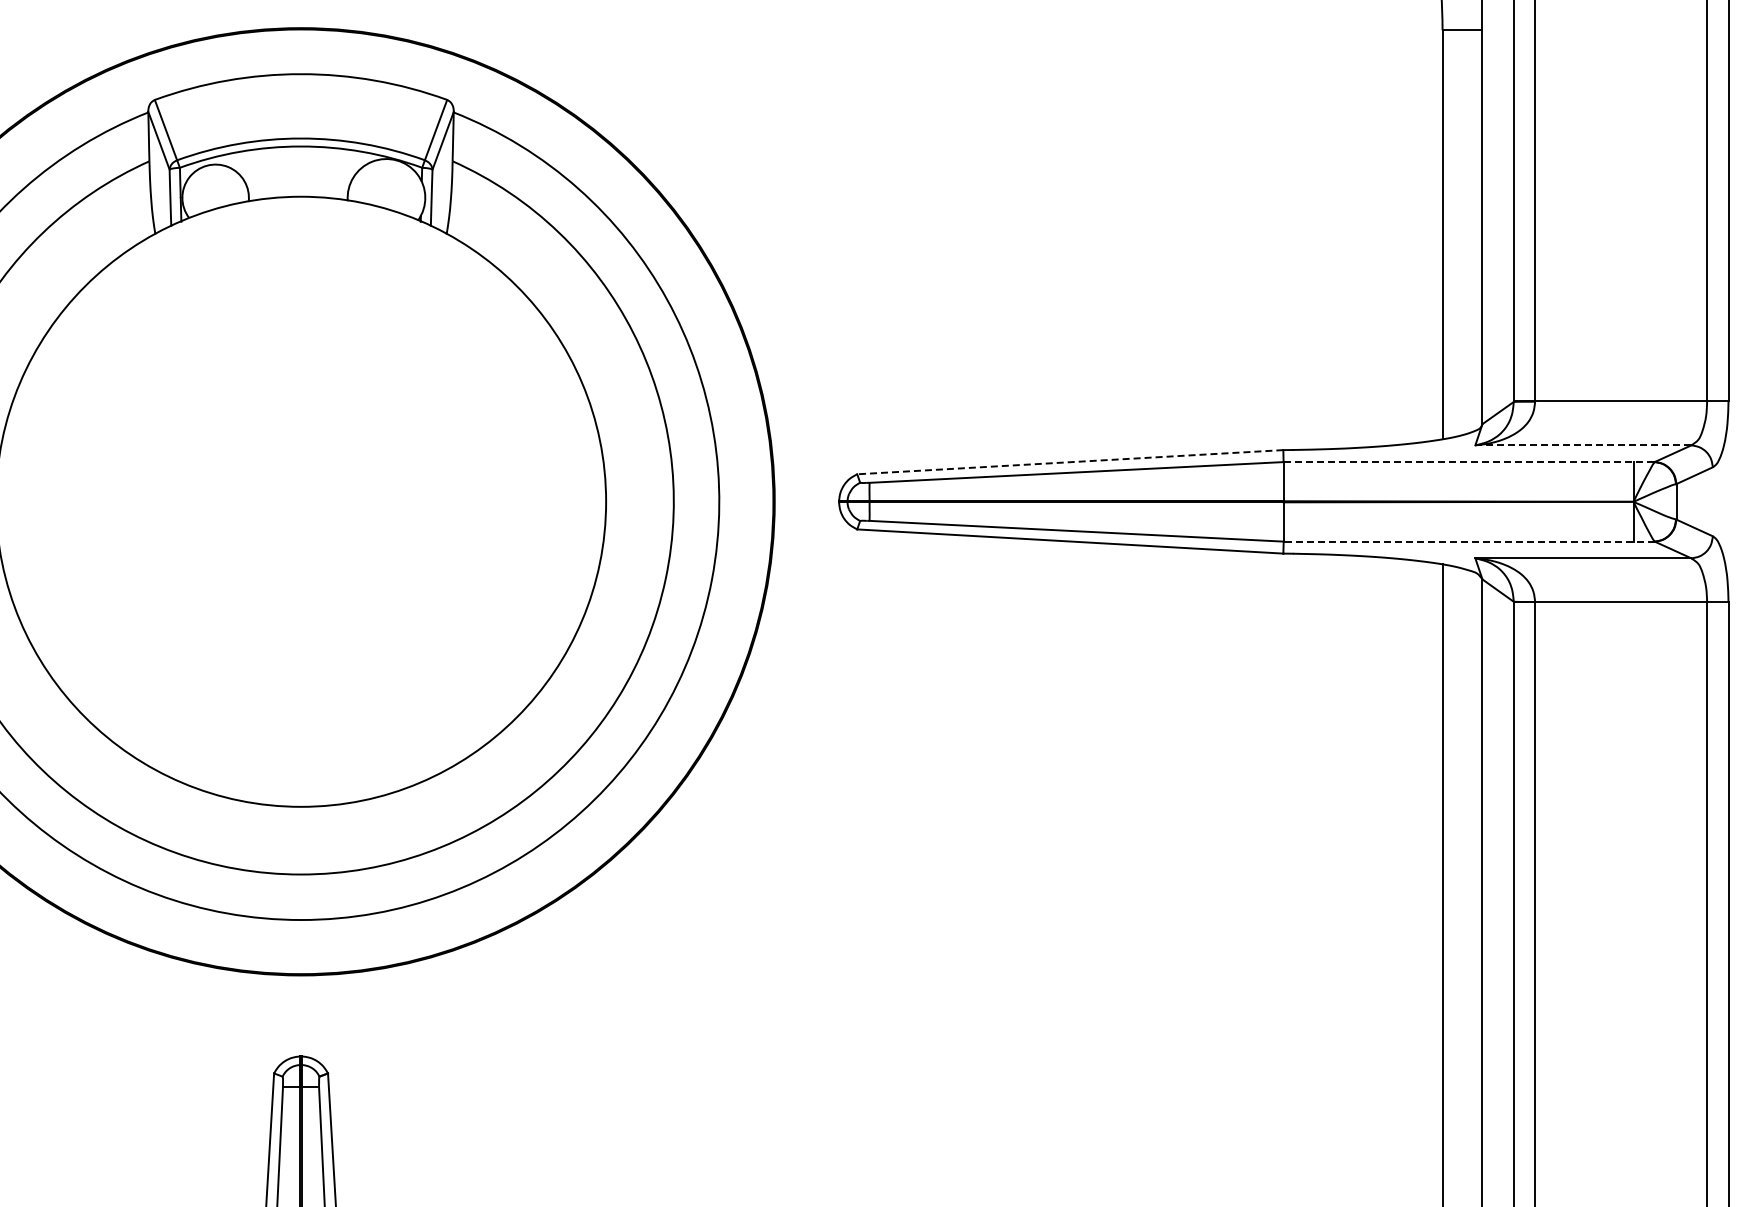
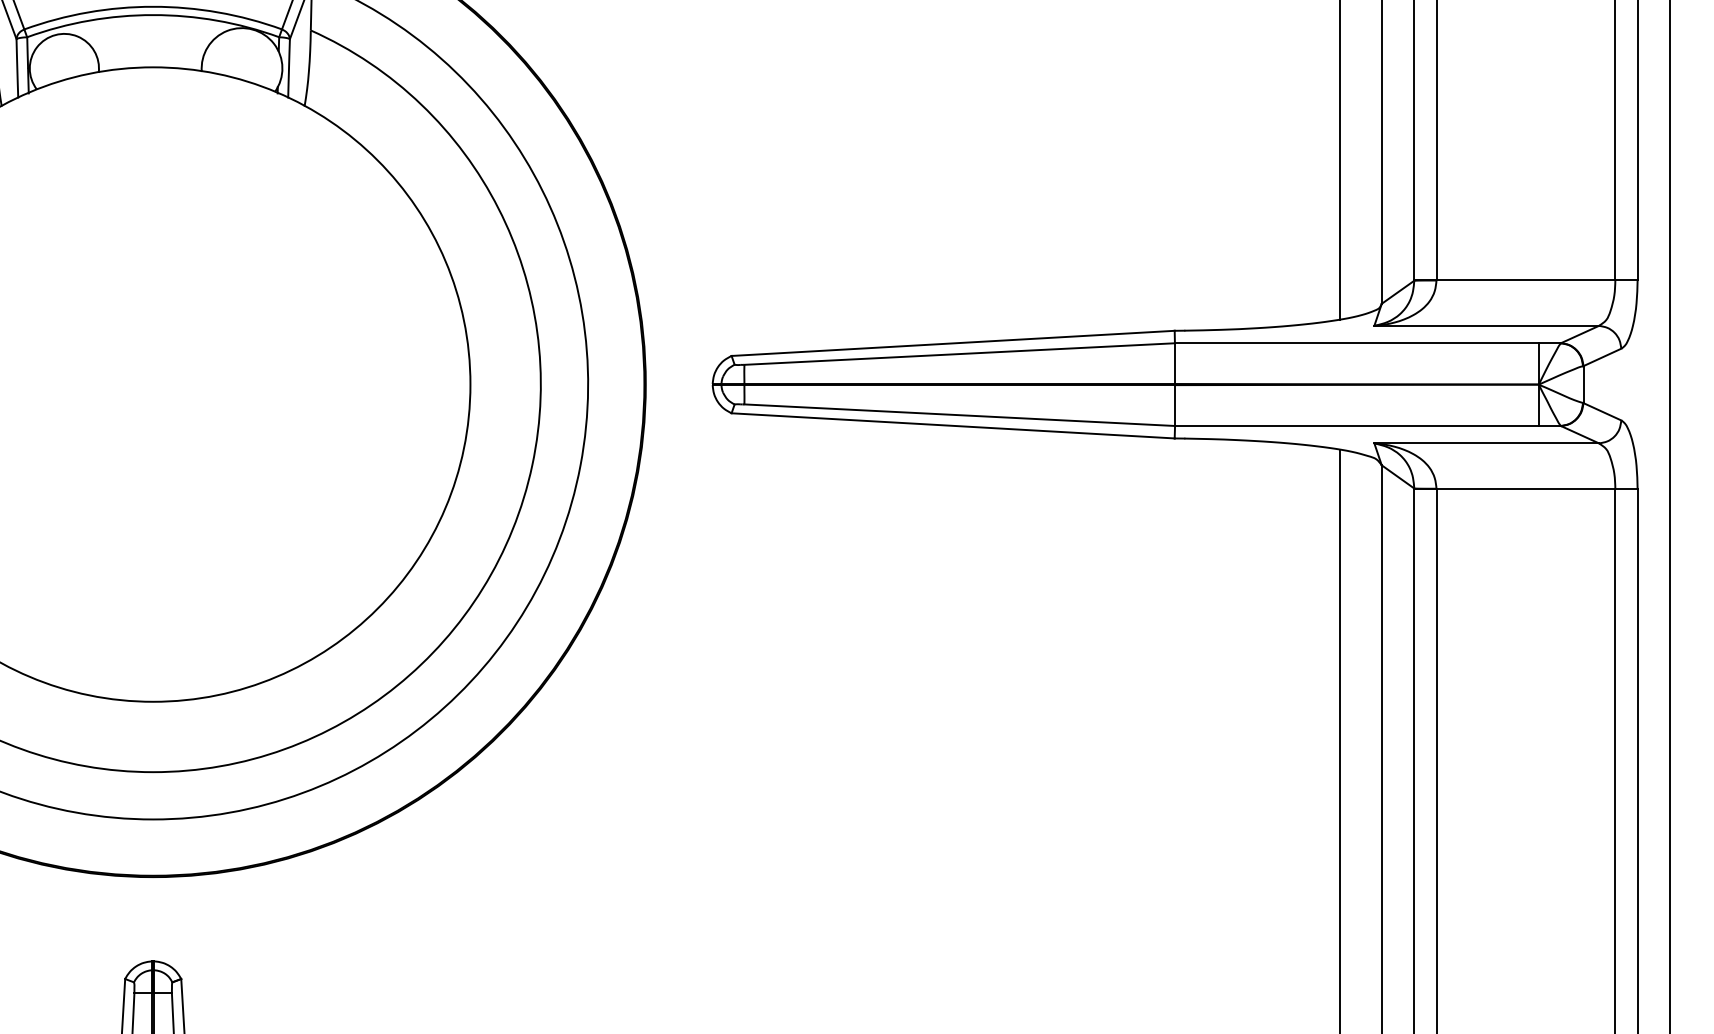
line: (1582, 445) -> (1485, 326), dashed -> solid
line: (1069, 462) -> (952, 343), dashed -> solid
line: (1469, 462) -> (1368, 343), dashed -> solid
line: (1469, 541) -> (1368, 425), dashed -> solid

